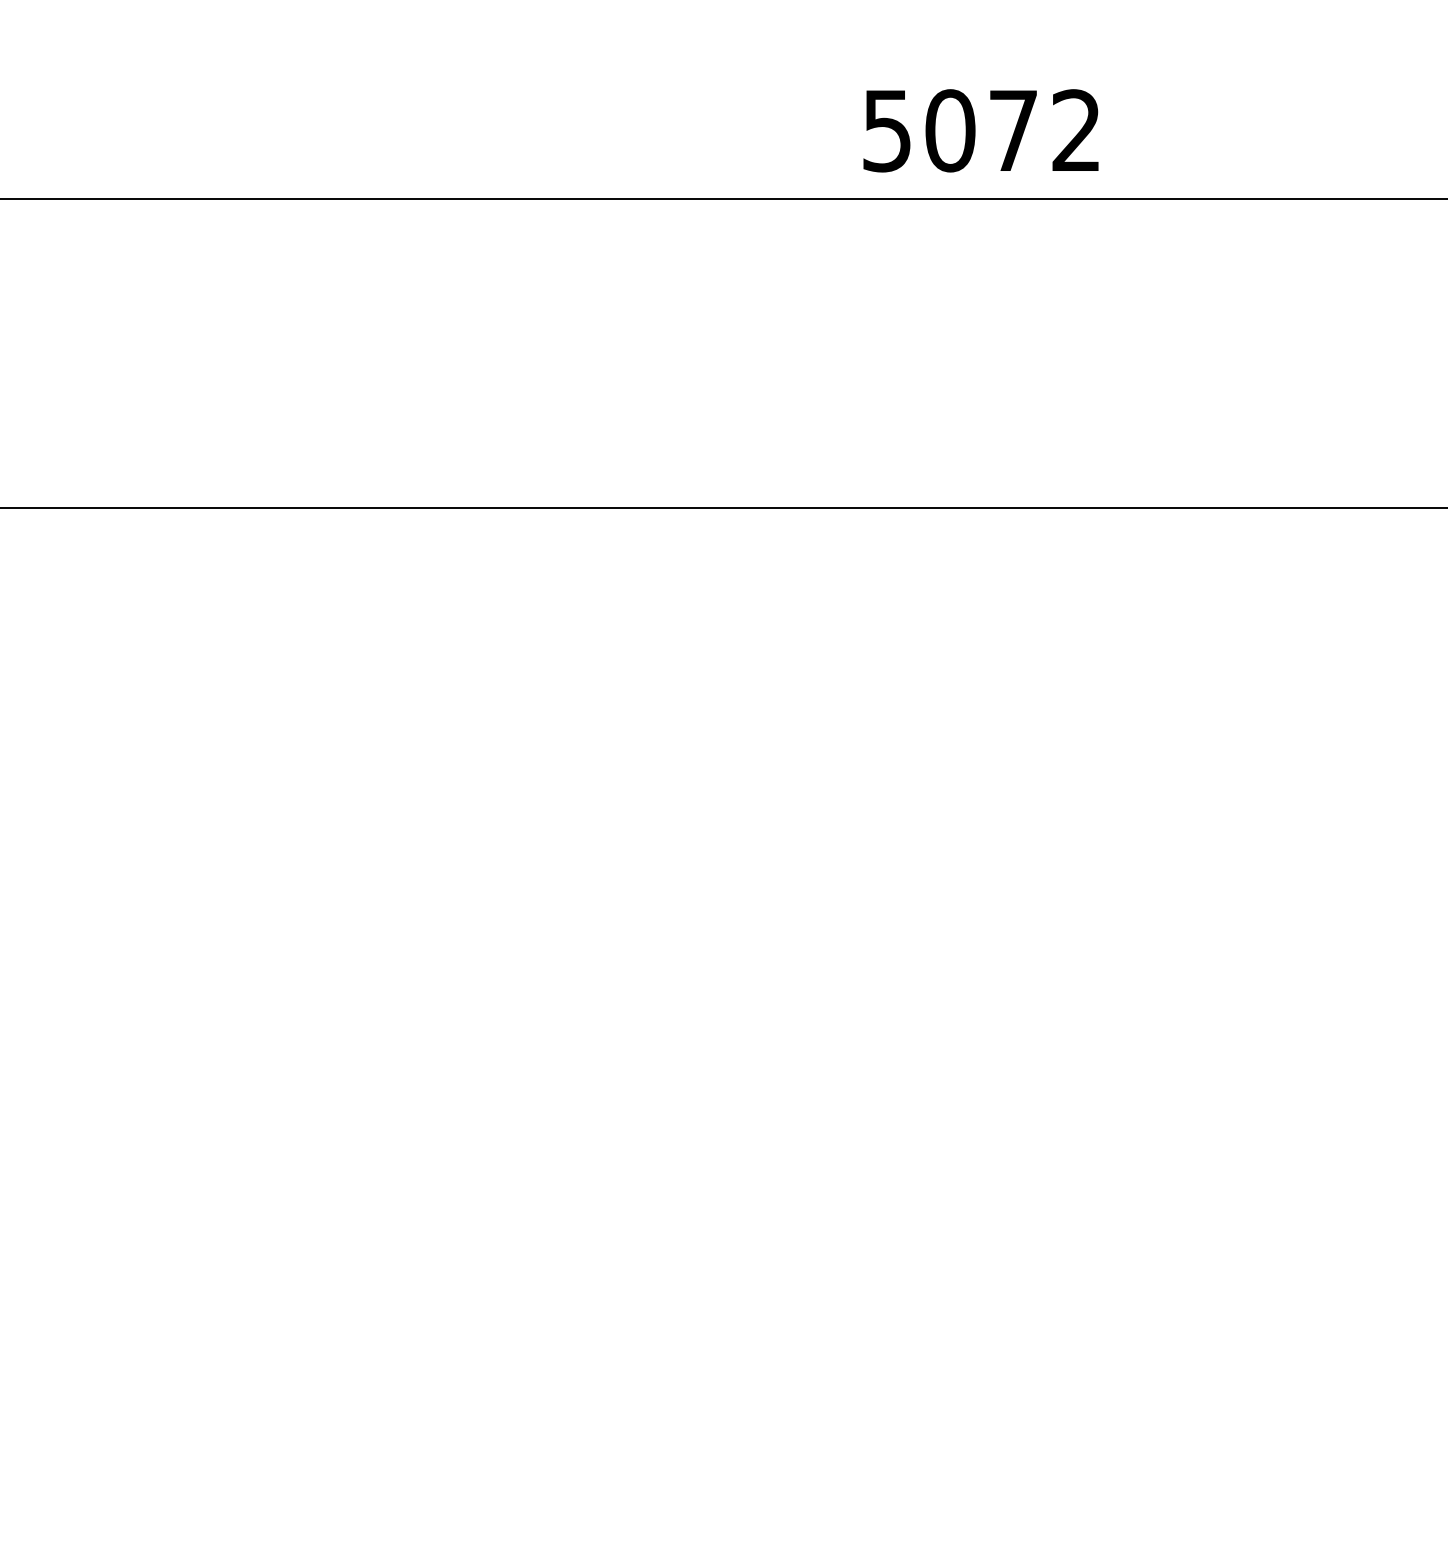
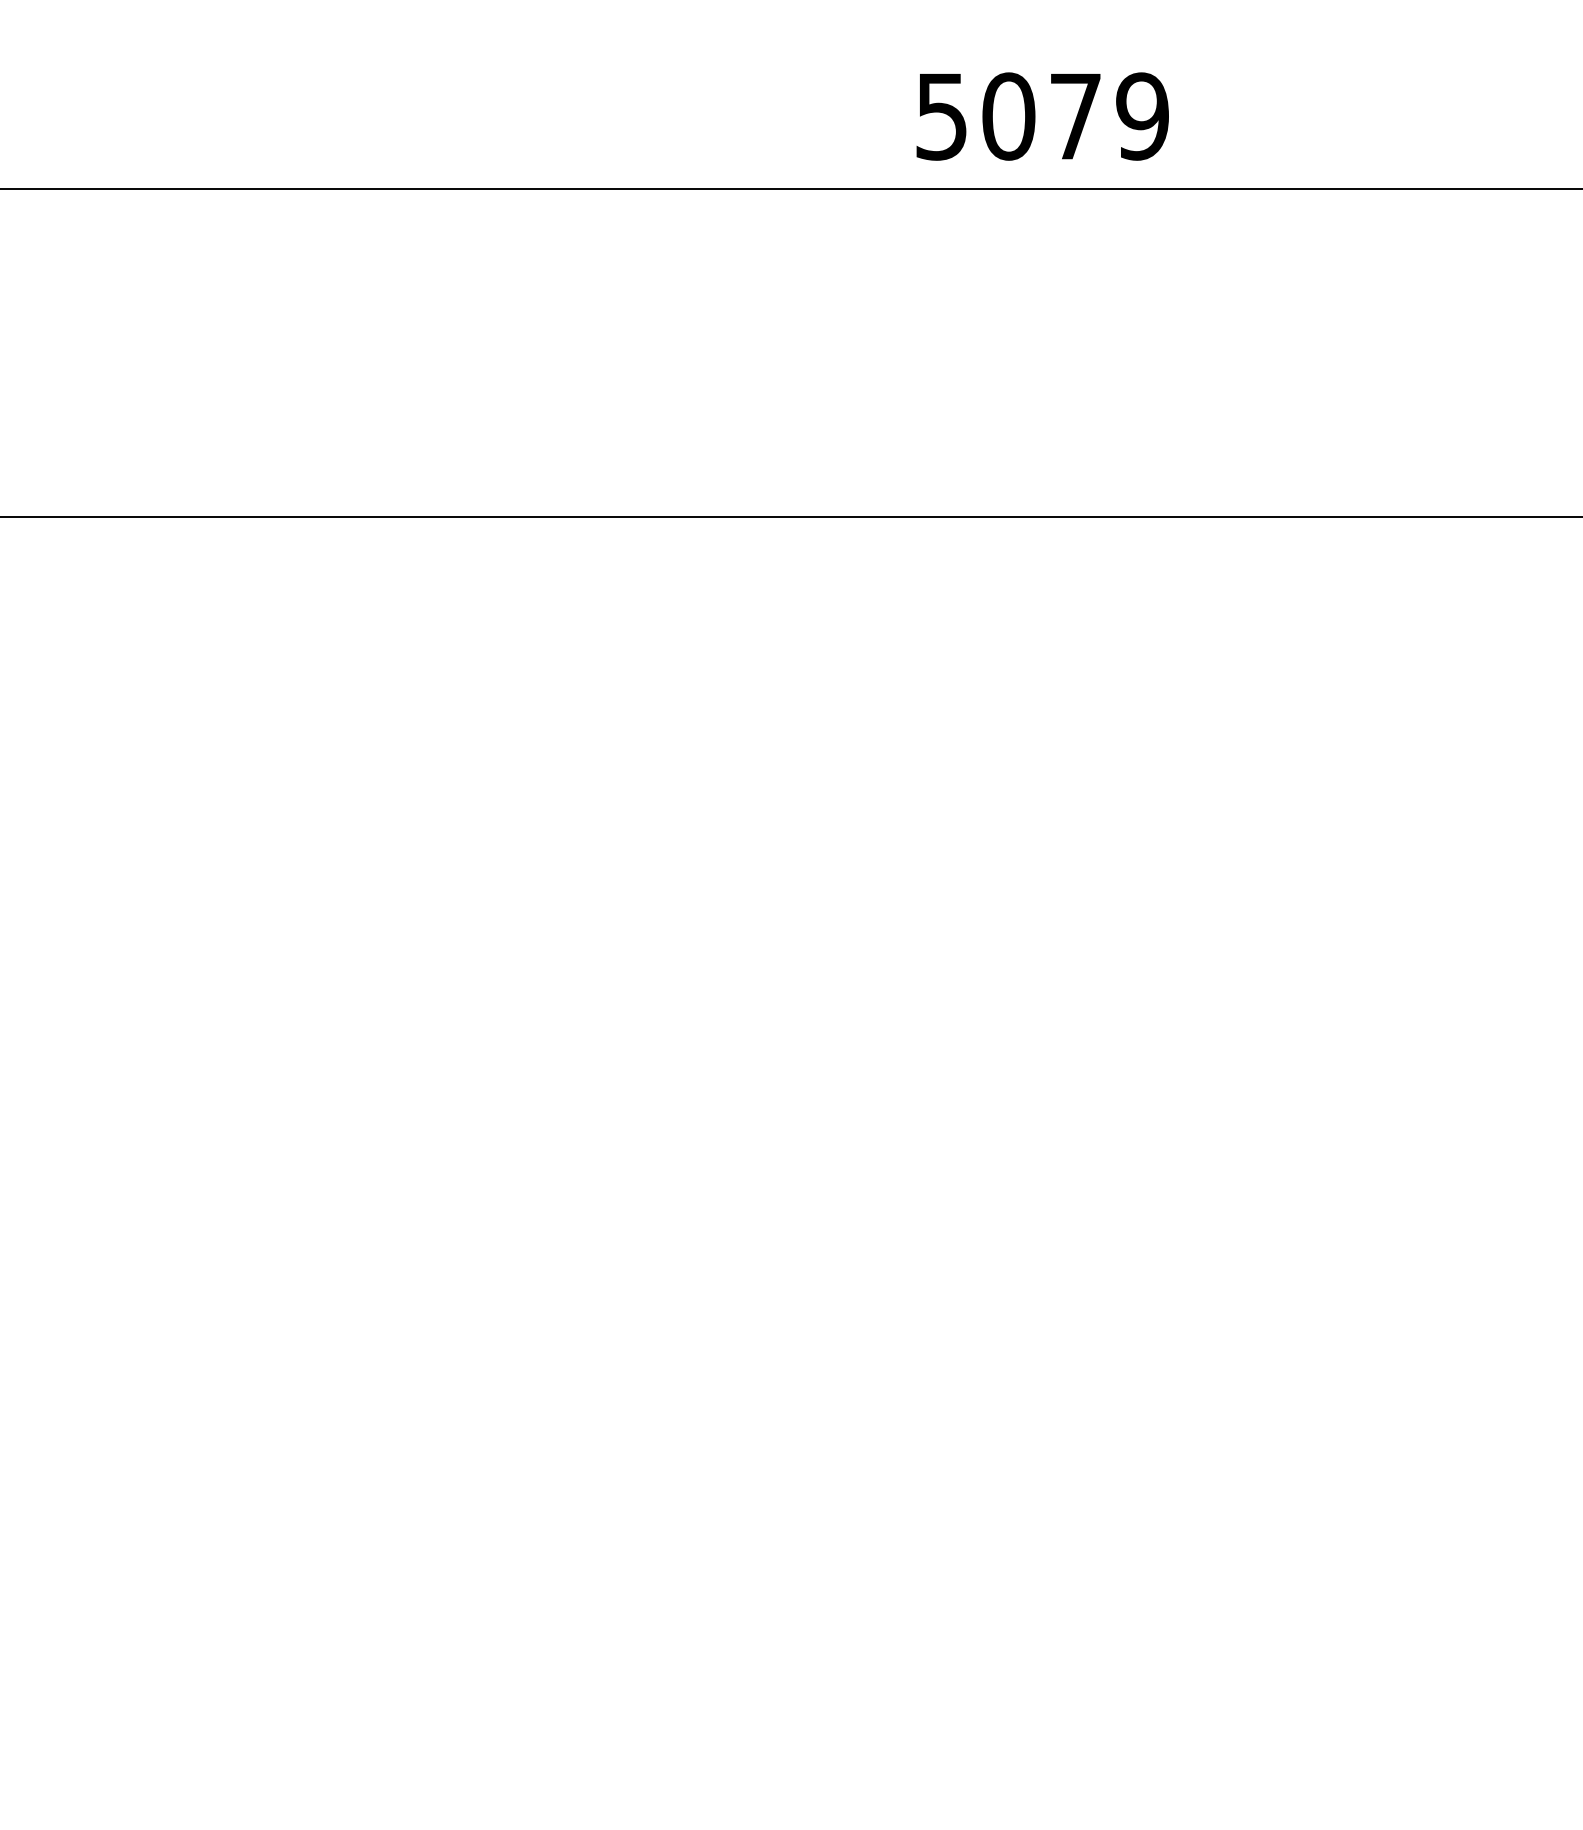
text: (1076, 130) -> (1142, 116), 5072 -> 5079

